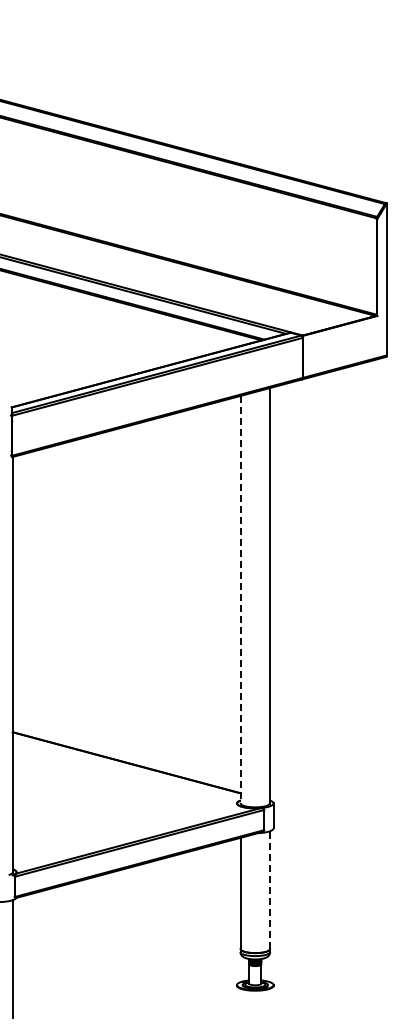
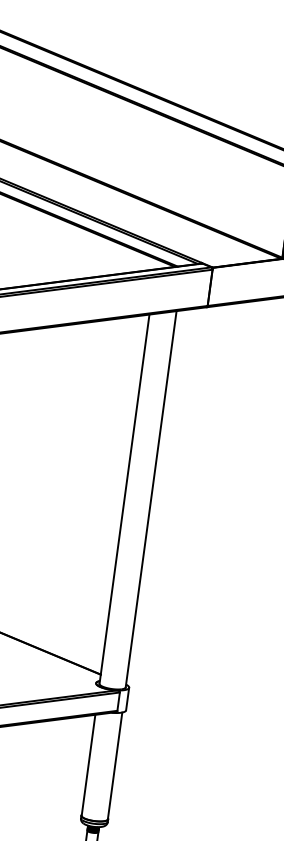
line: (240, 600) -> (124, 499), dashed -> solid
line: (269, 890) -> (114, 766), dashed -> solid

